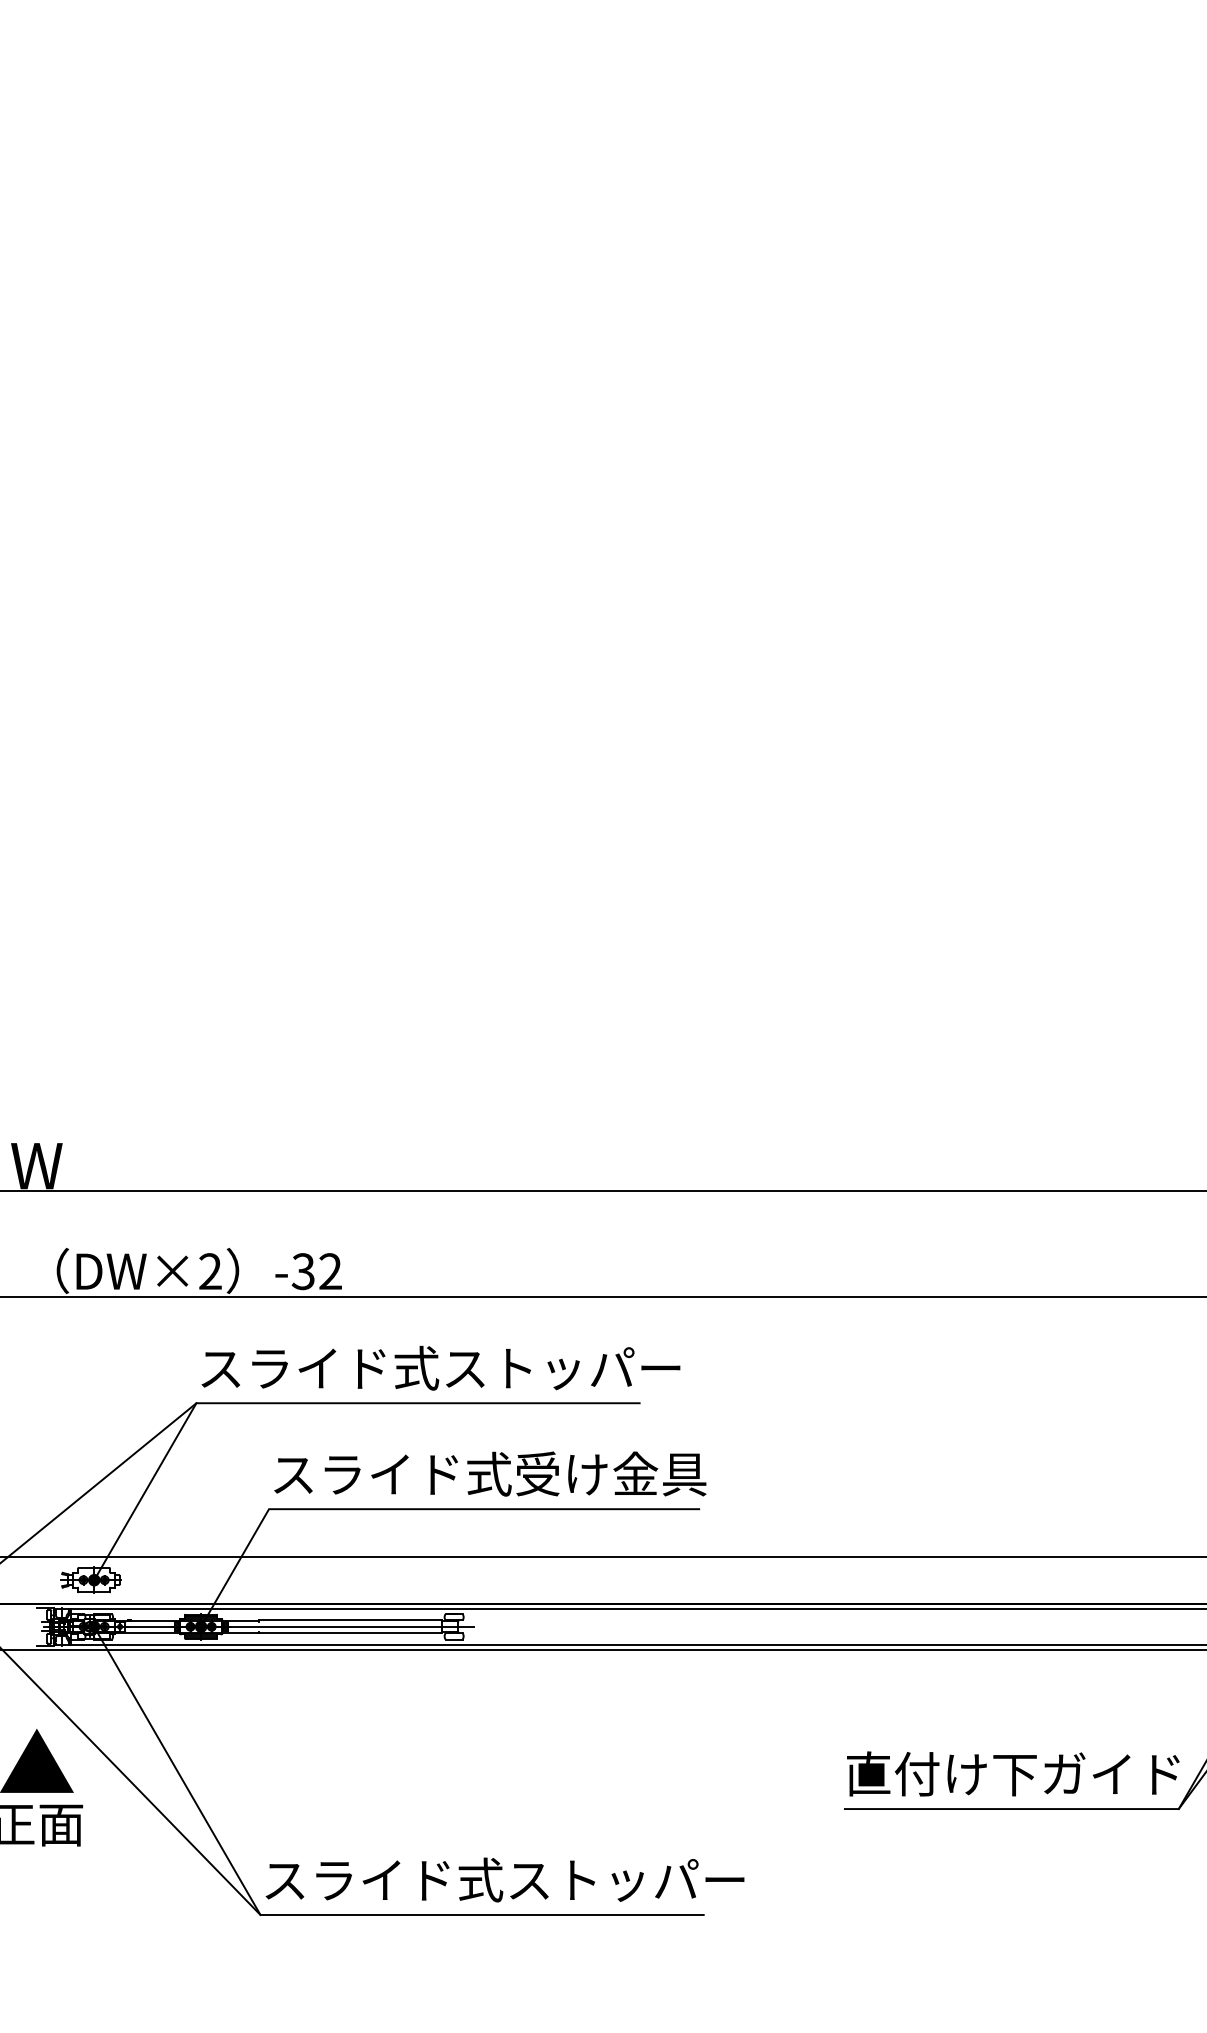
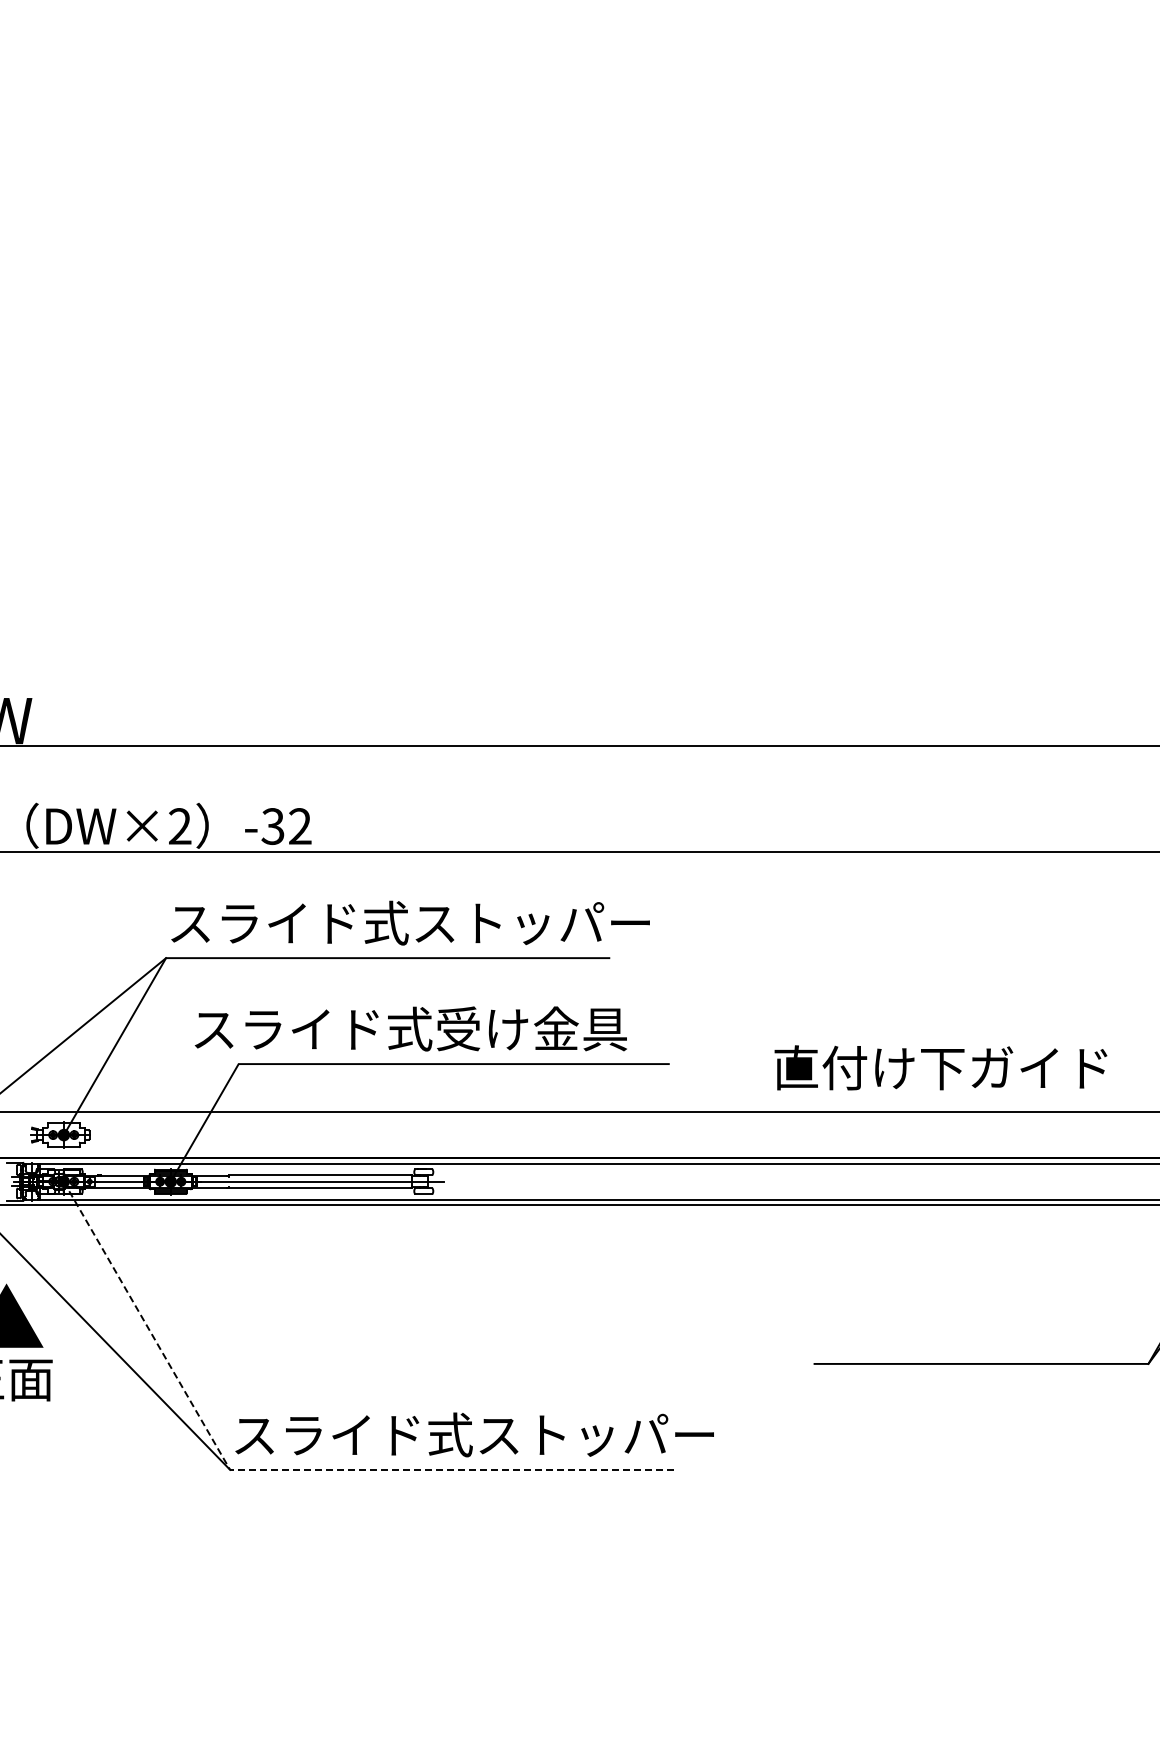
text: (490, 1473) -> (411, 1028), moved
text: (1013, 1773) -> (941, 1067), moved
line: (316, 1914) -> (286, 1469), solid -> dashed

